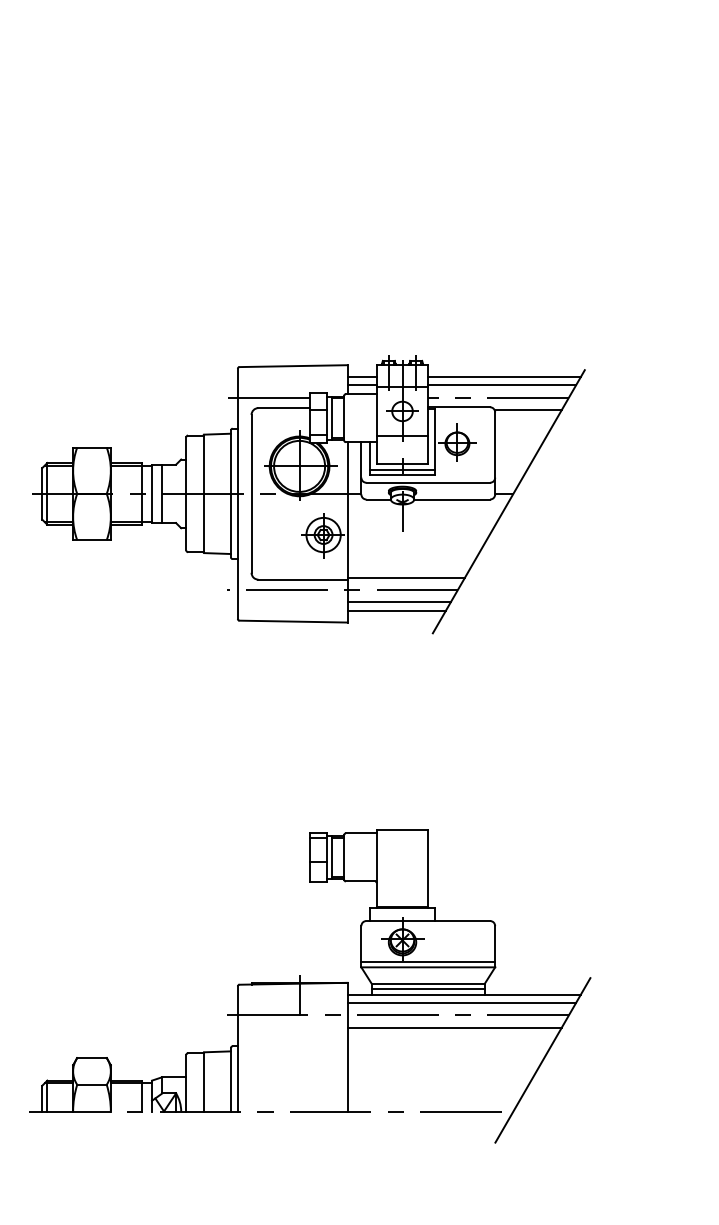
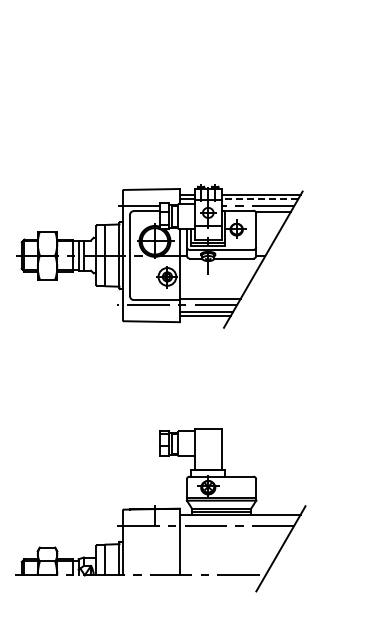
line: (501, 385) -> (259, 199), solid -> dashed
line: (460, 1003) -> (238, 519), removed
line: (453, 1026) -> (234, 531), removed

